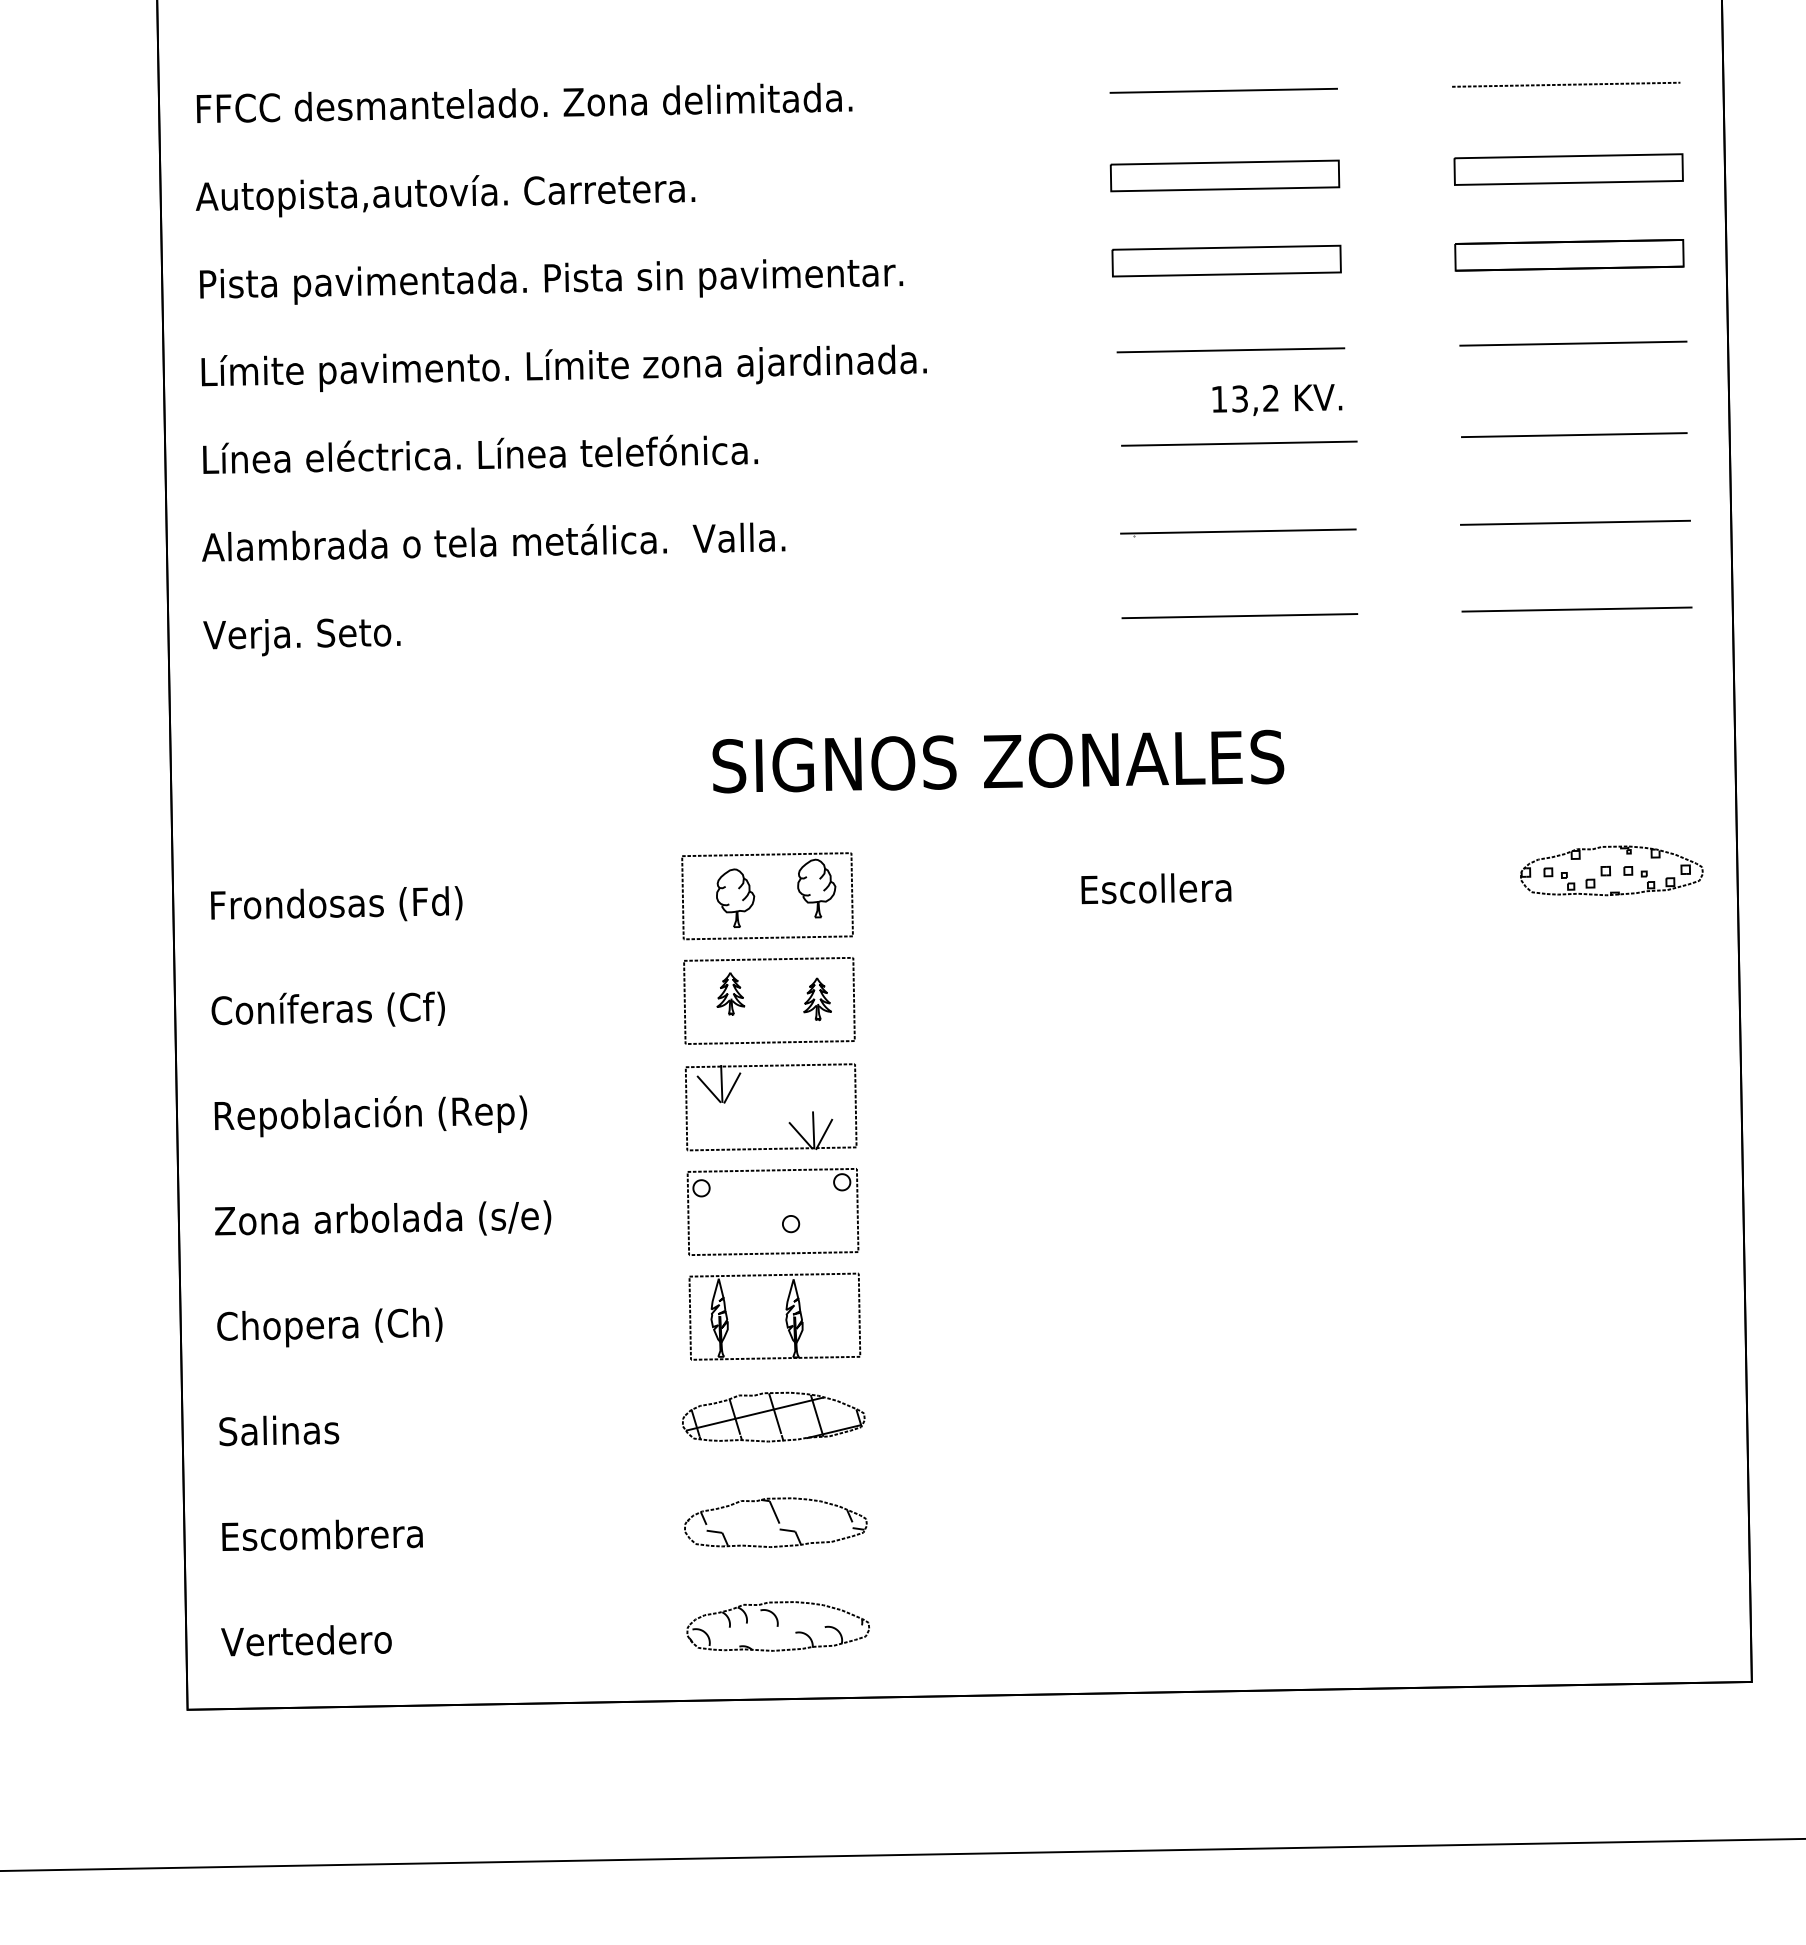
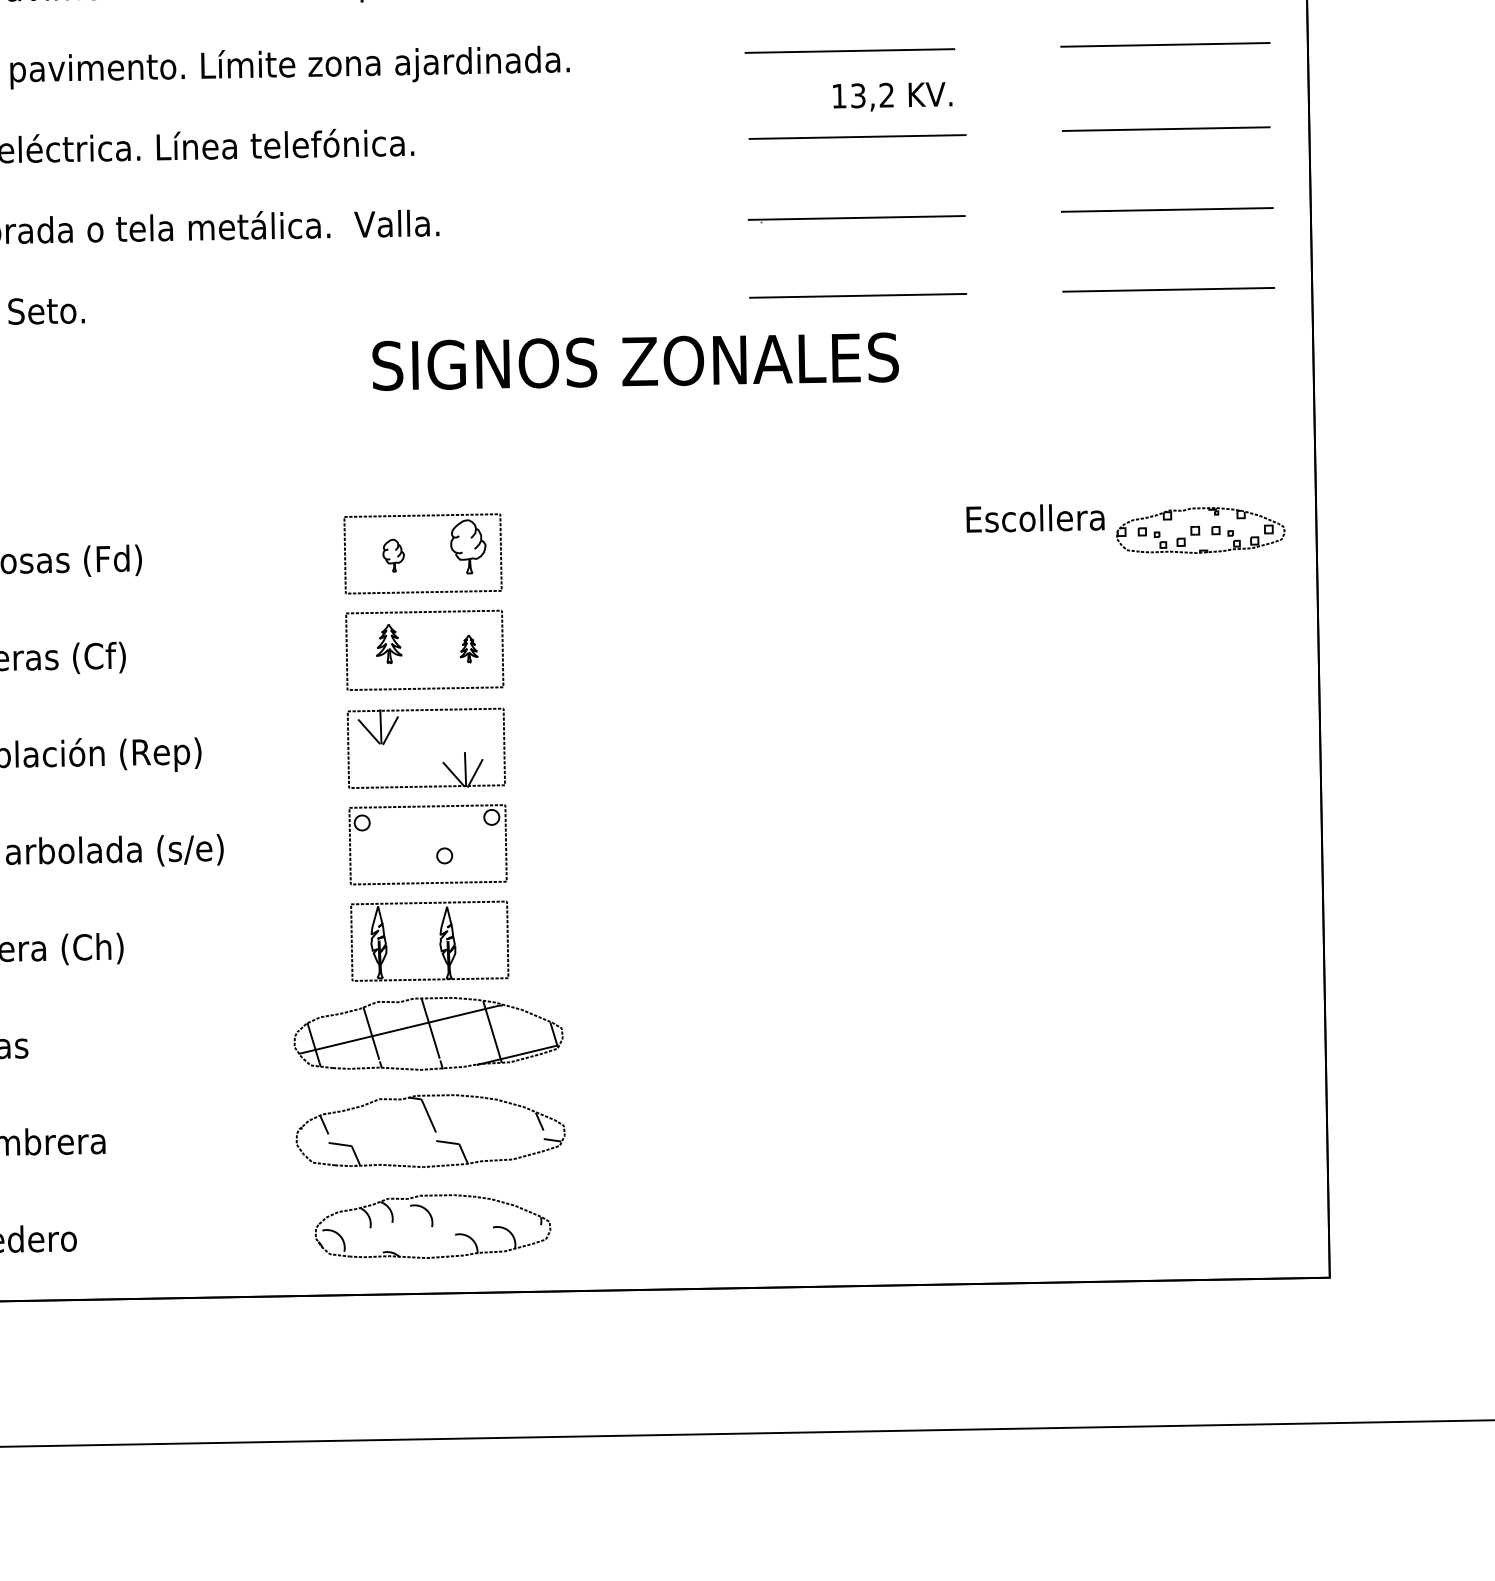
text: (998, 761) -> (635, 361), moved
text: (1156, 888) -> (1035, 518), moved
part: (735, 897) -> (393, 555), size x0.6
part: (817, 999) -> (469, 649), size x0.7
part: (773, 1416) -> (428, 1033), size x1.6
part: (775, 1522) -> (430, 1130), size x1.6
part: (777, 1626) -> (432, 1226), size x1.4

